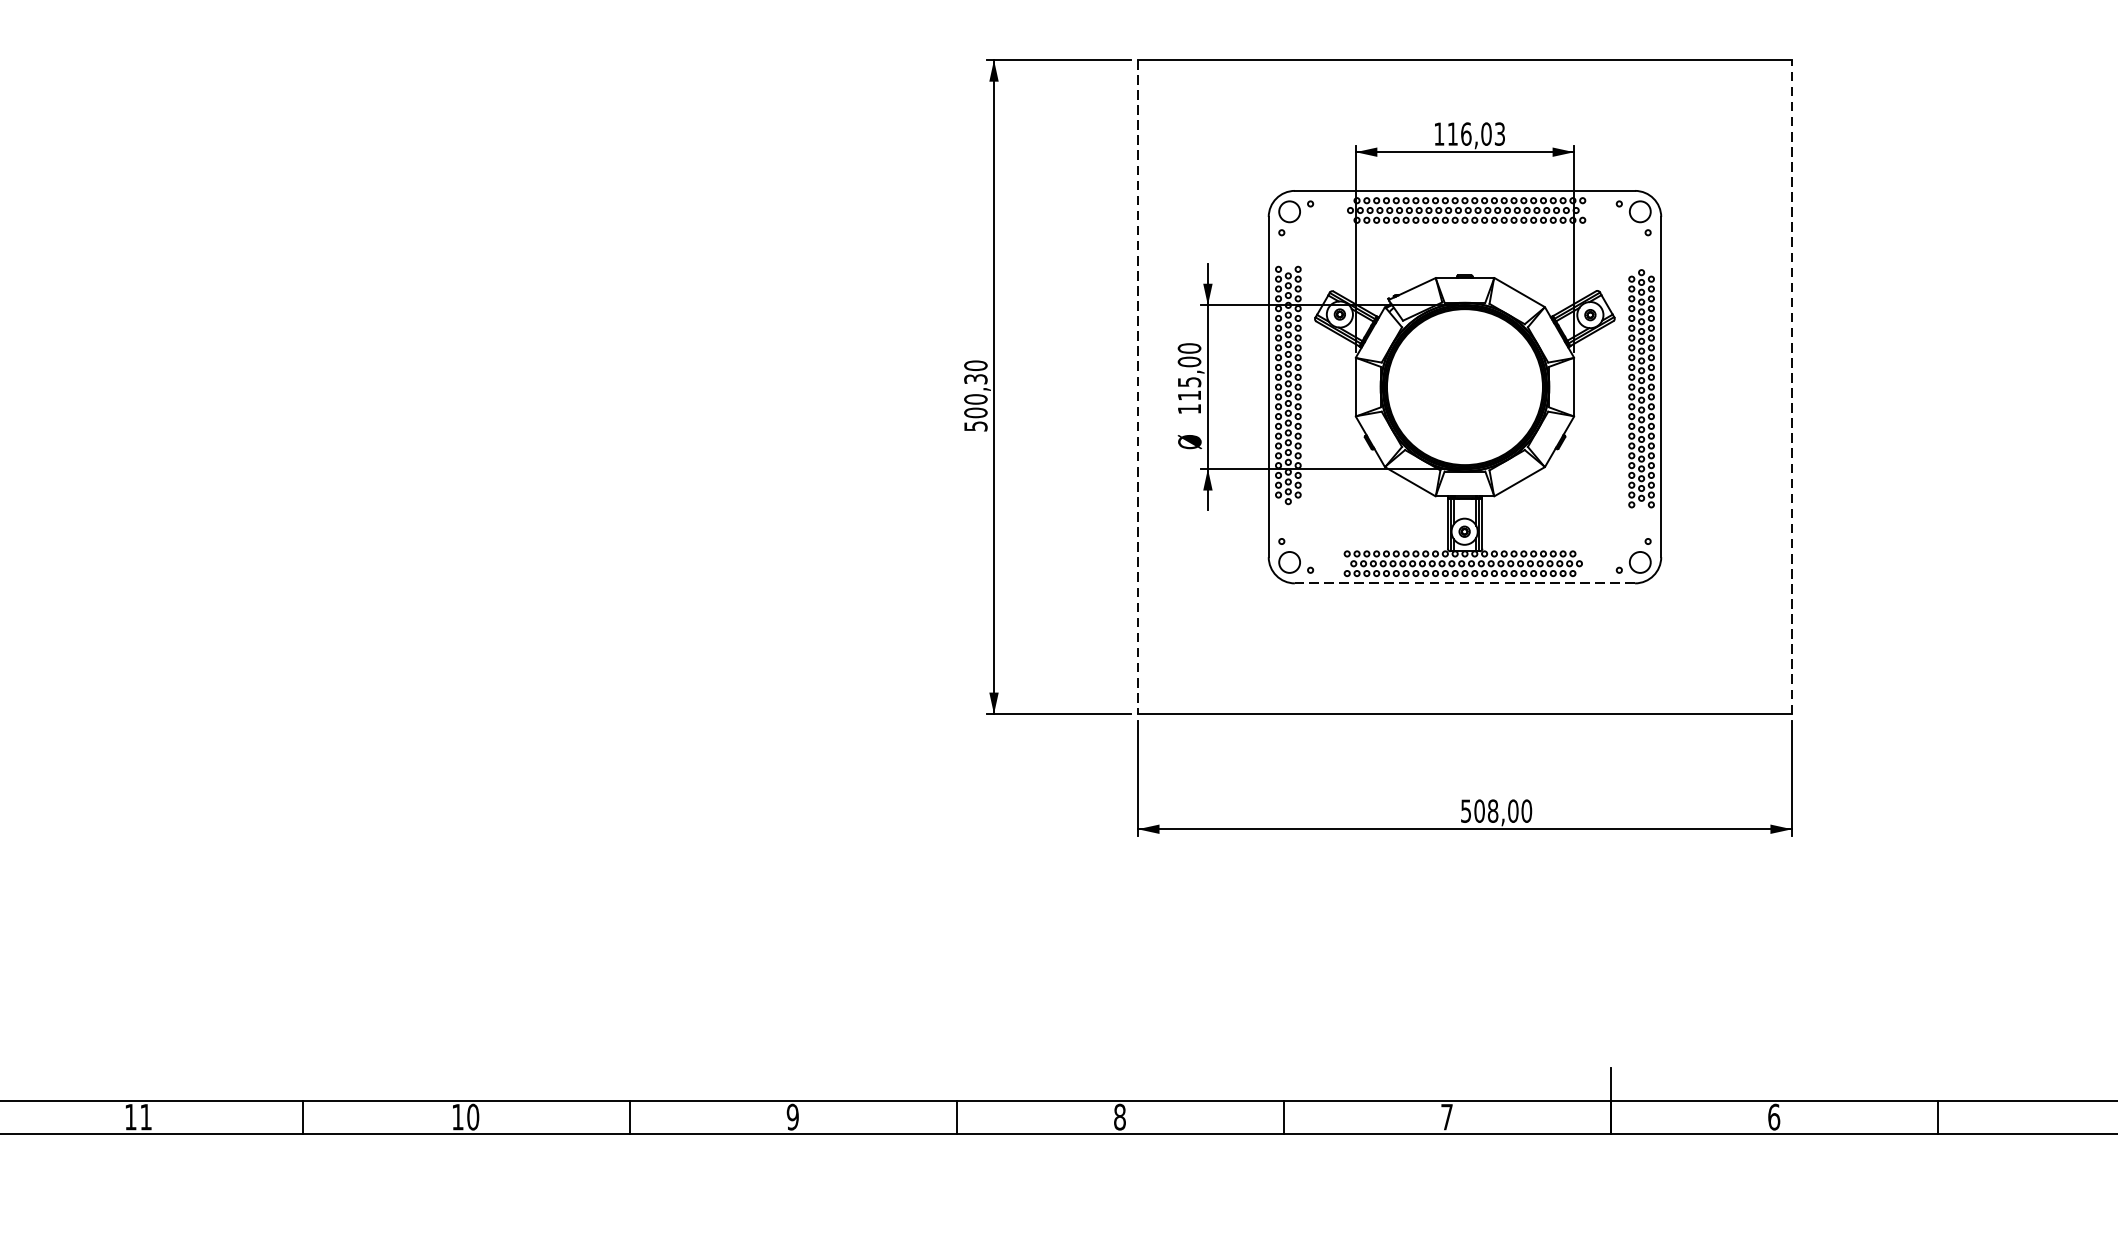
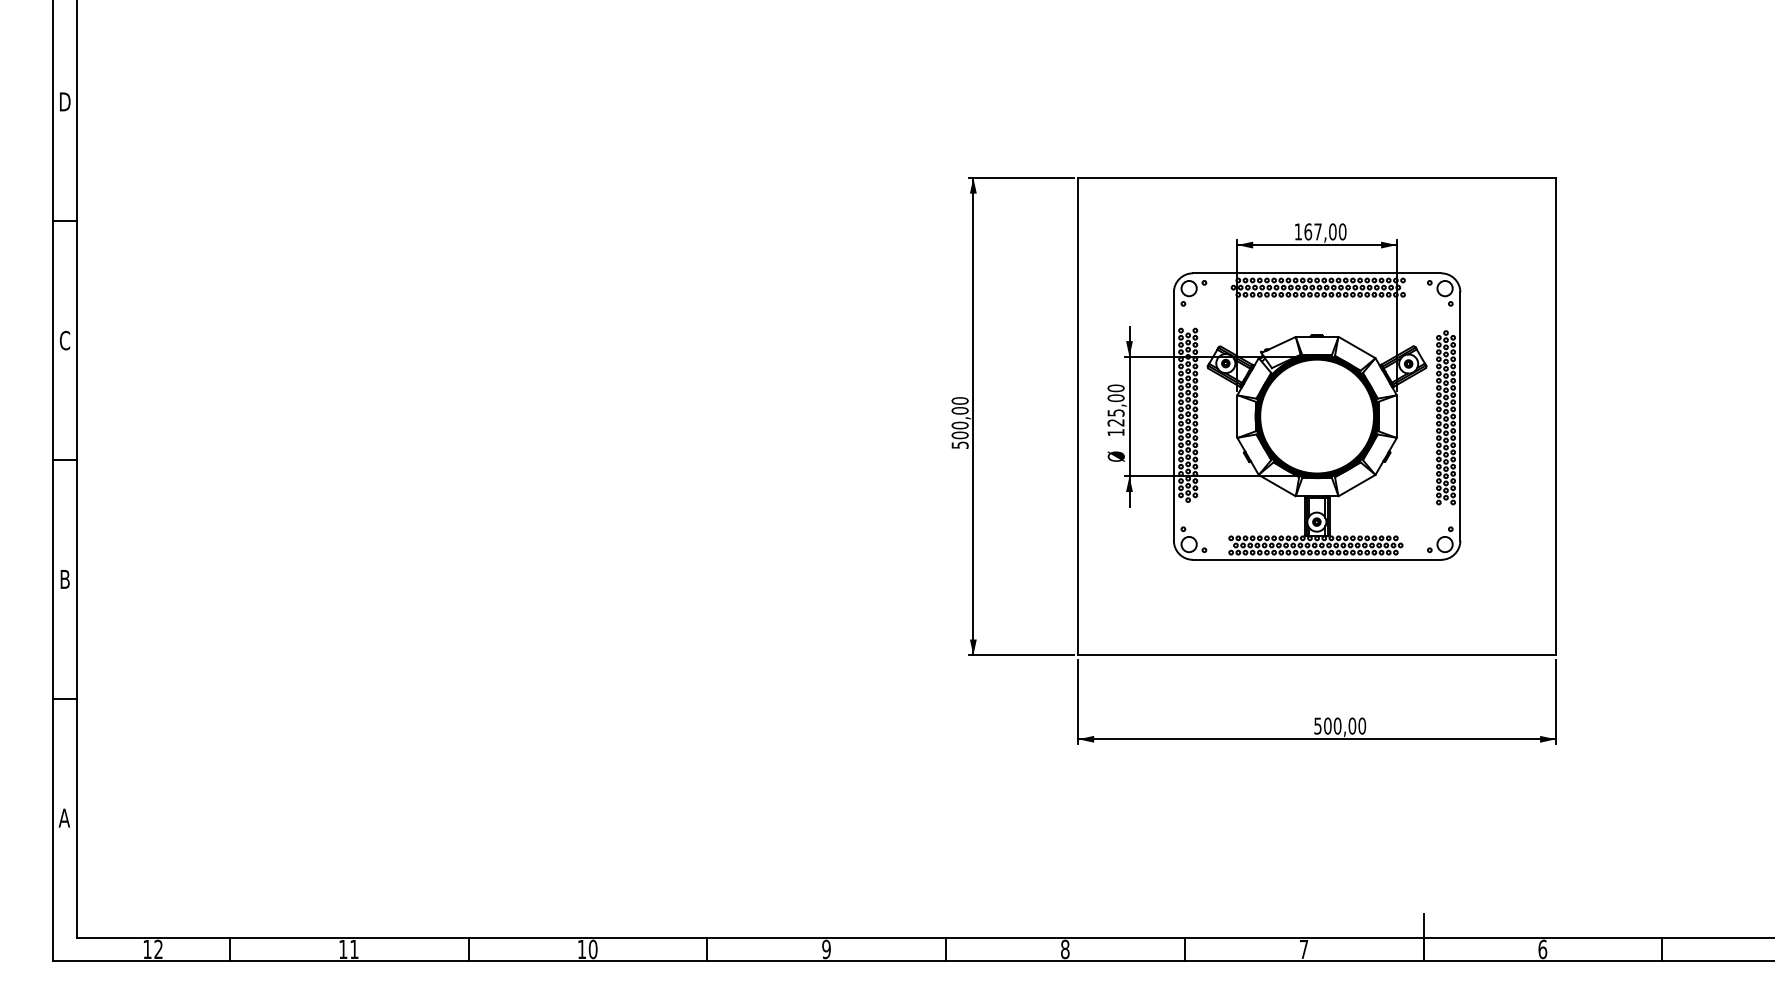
text: (1476, 133) -> (1325, 231), 116,03 -> 167,00
text: (975, 378) -> (959, 410), 500,30 -> 500,00
line: (1138, 387) -> (1078, 416), dashed -> solid
line: (1791, 387) -> (1555, 416), dashed -> solid
text: (1188, 395) -> (1115, 422), 115,00 -> 125,00
line: (1464, 582) -> (1316, 559), dashed -> solid
text: (1492, 810) -> (1337, 725), 508,00 -> 500,00

